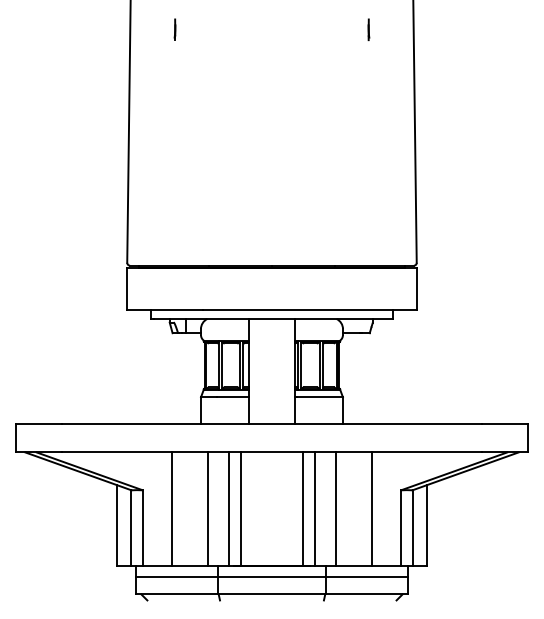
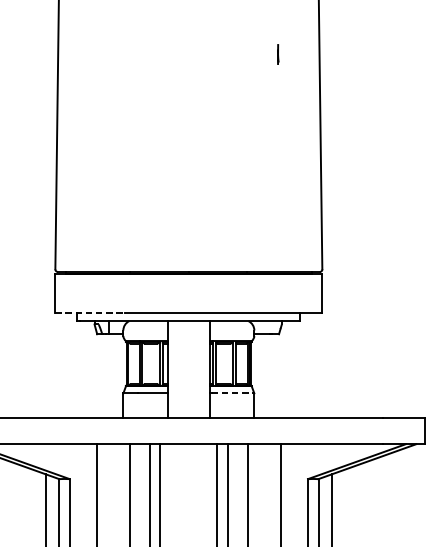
line: (174, 29) -> (98, 54), removed
line: (164, 310) -> (89, 313), solid -> dashed
line: (320, 397) -> (233, 393), solid -> dashed

